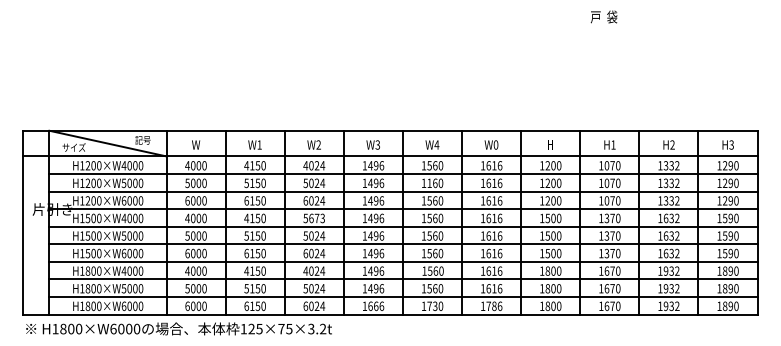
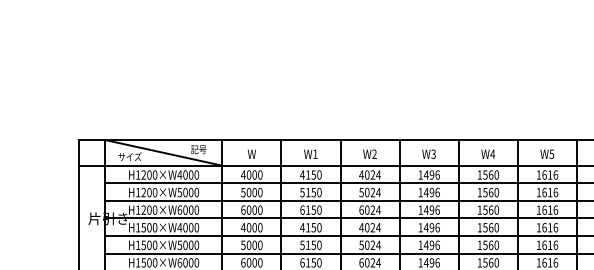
text: (495, 144) -> (551, 153), W0 -> W5
text: (429, 183) -> (485, 192), 1160 -> 1560
text: (314, 218) -> (370, 227), 5673 -> 4024

